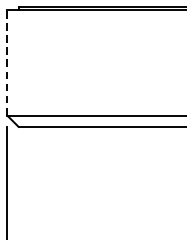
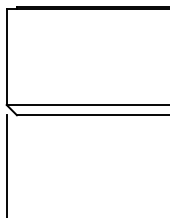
line: (7, 63) -> (6, 57), dashed -> solid

